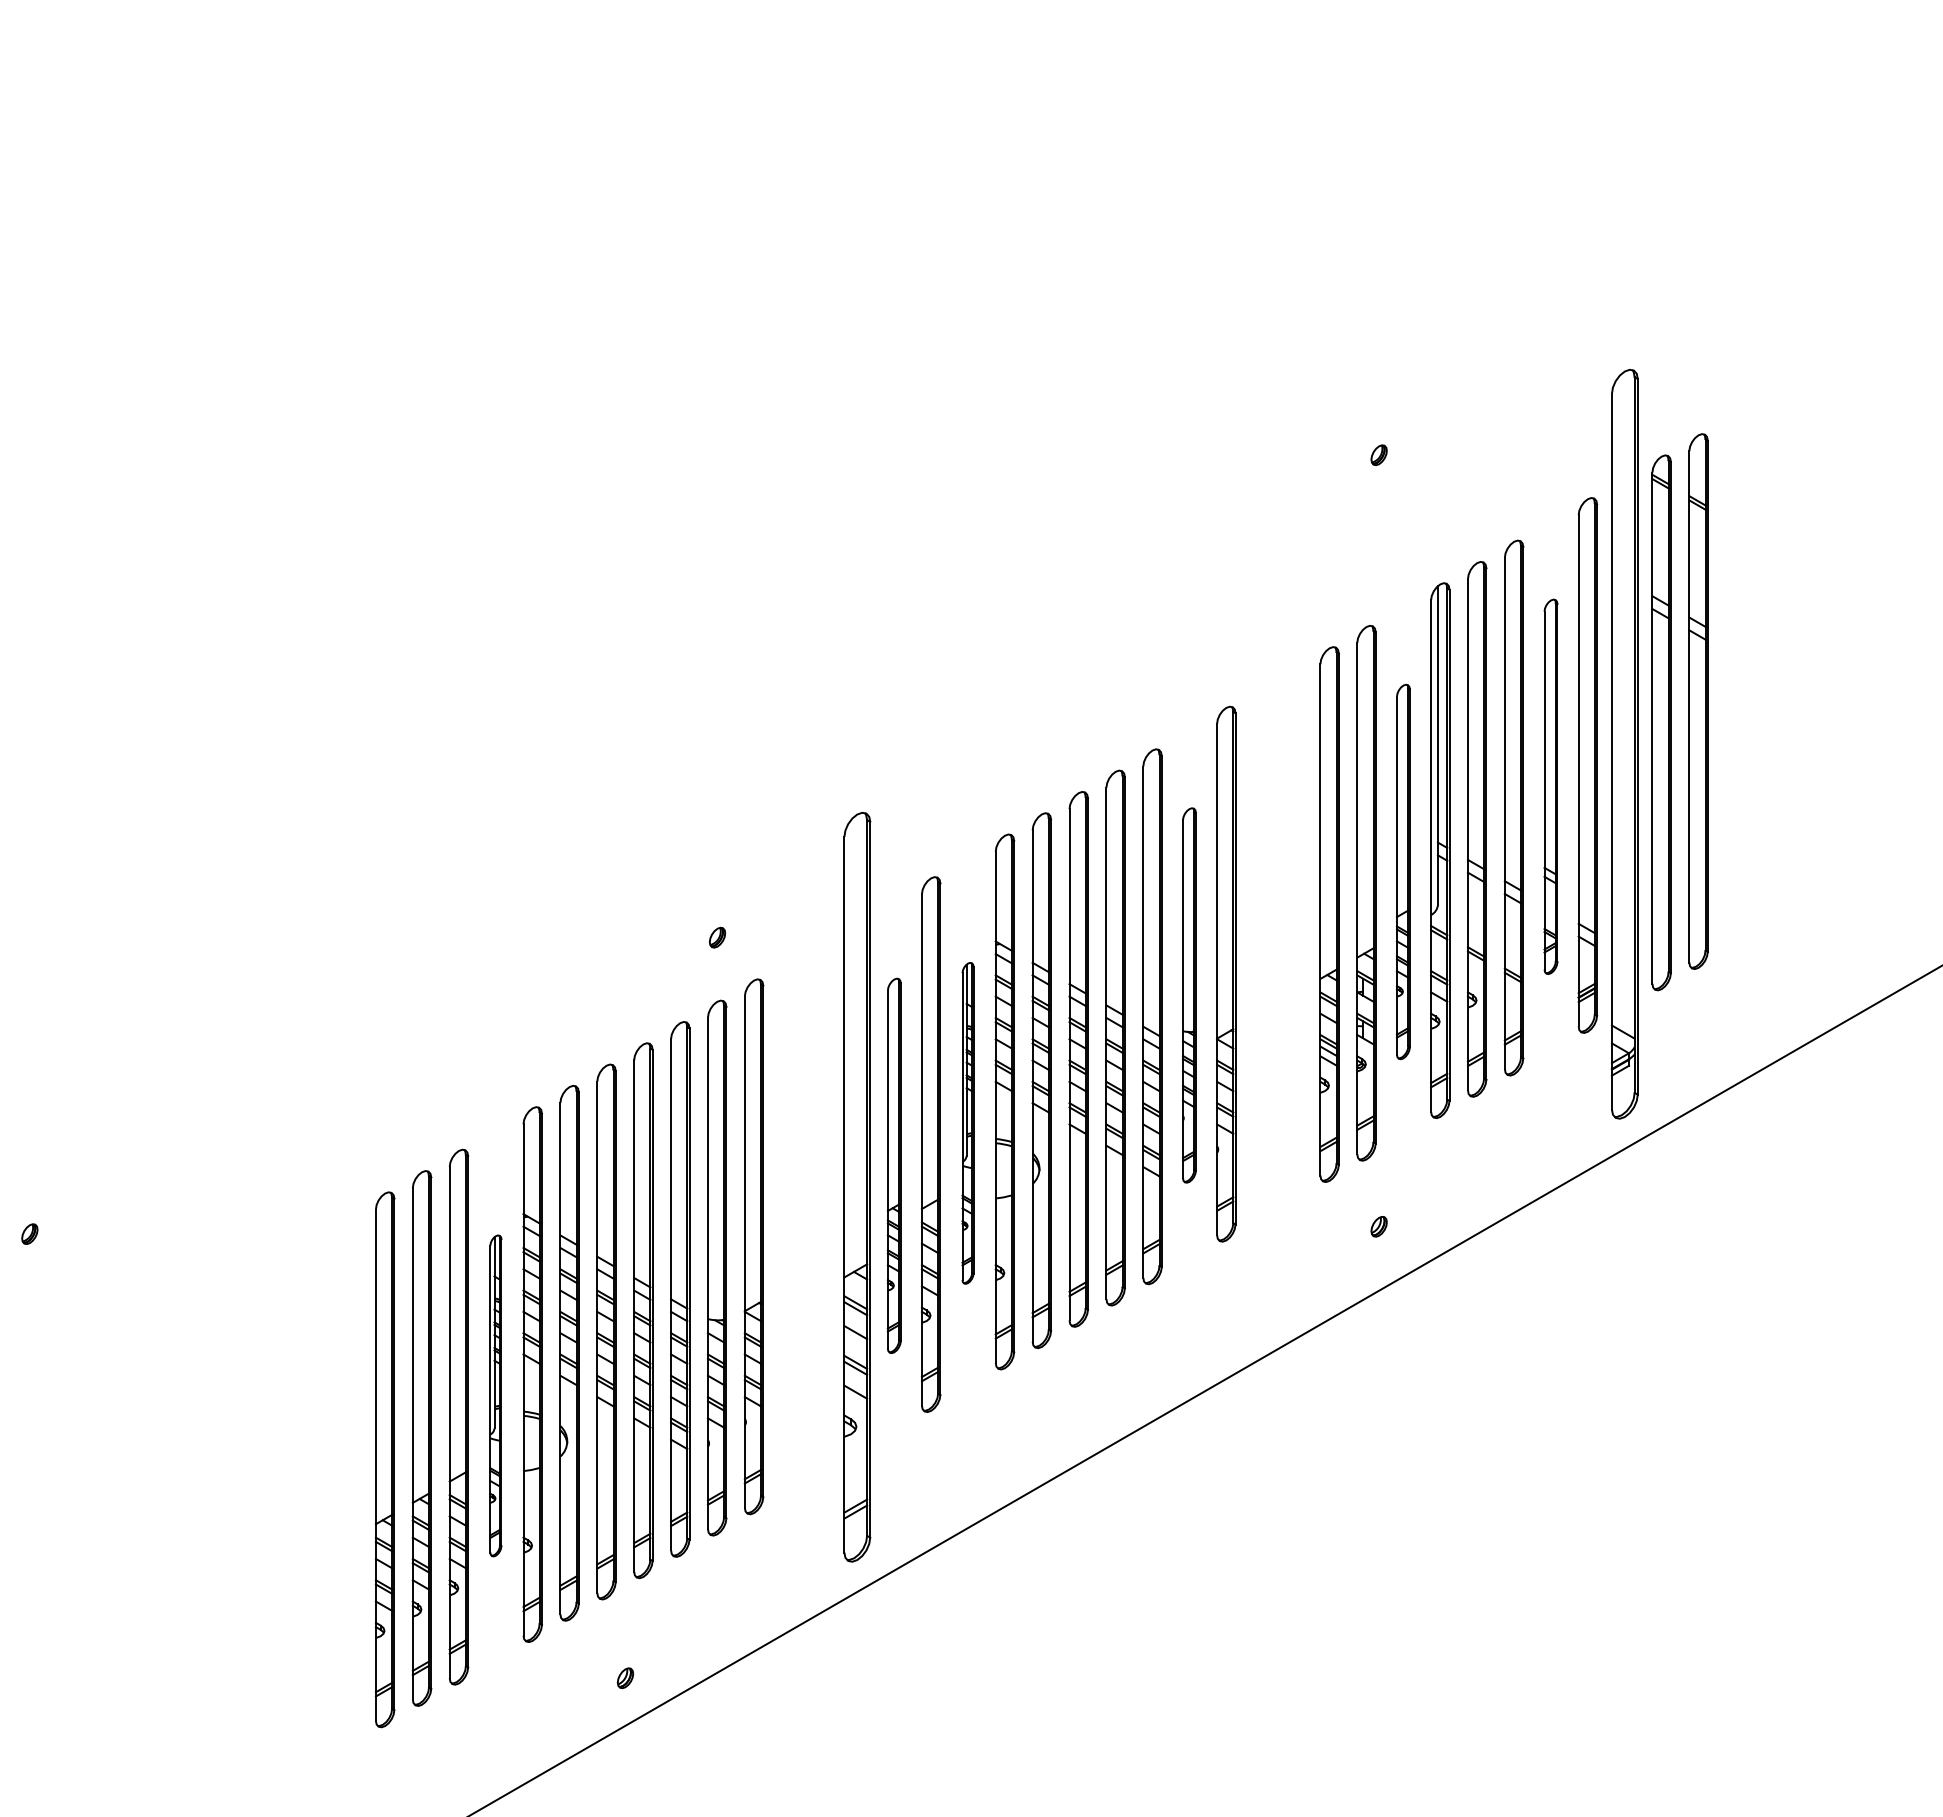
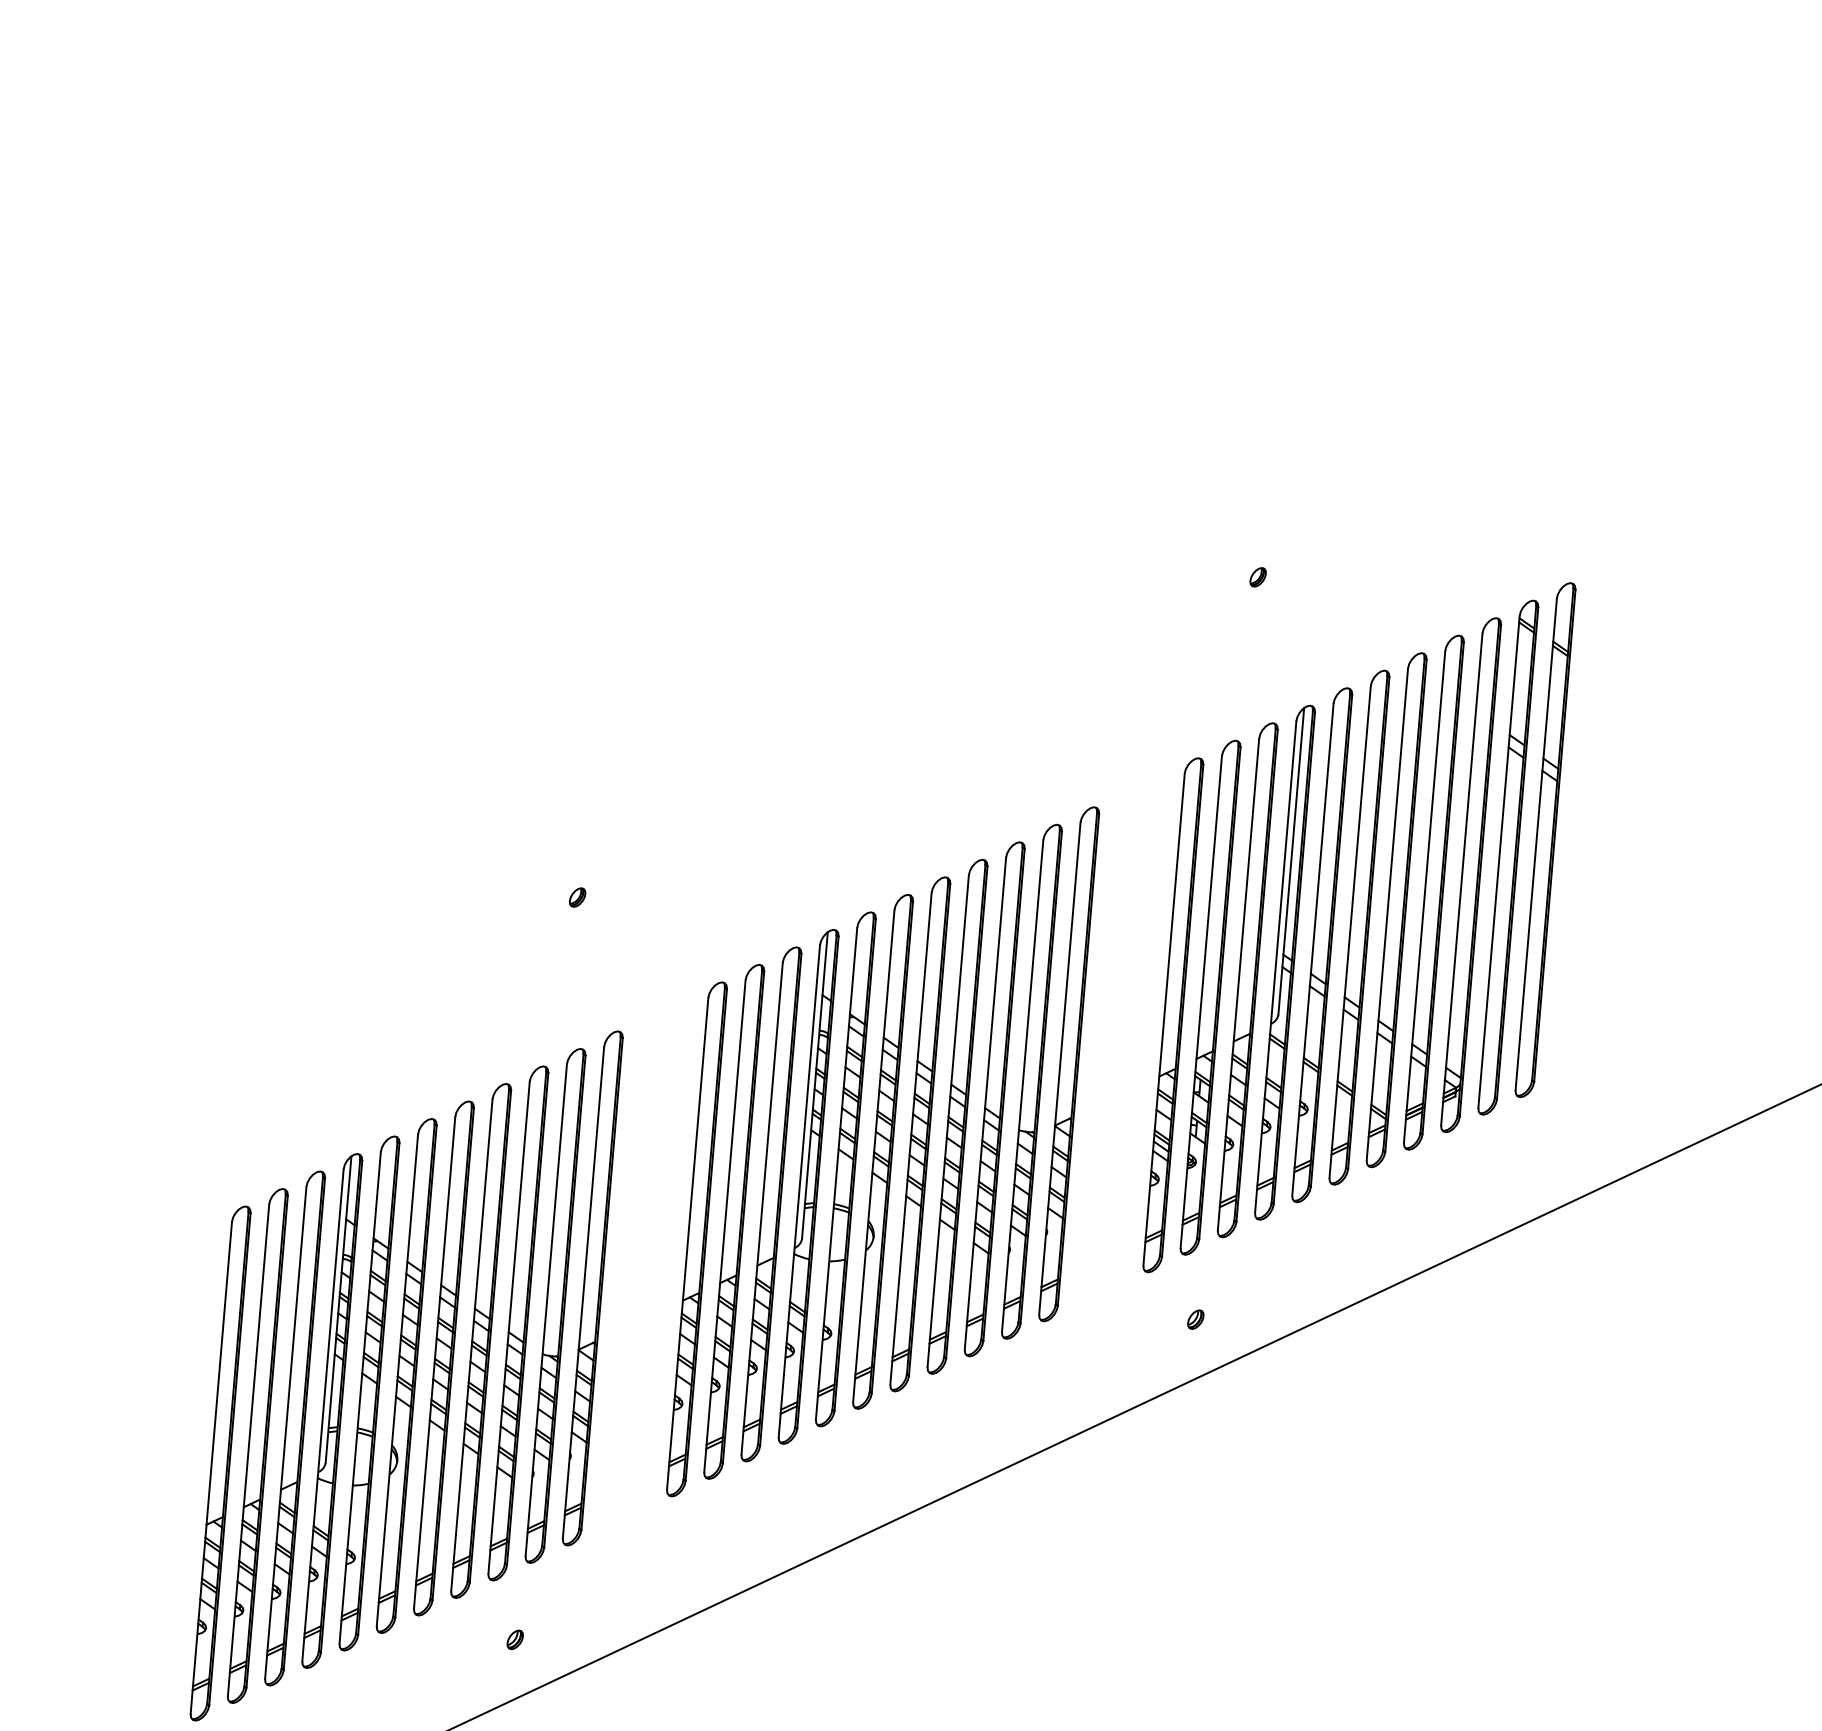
part: (1624, 743) -> (1470, 874), size x0.71
part: (1550, 786) -> (1396, 909), size x1.43
part: (1403, 871) -> (1247, 979), size x1.43
part: (717, 937) -> (577, 897), moved
part: (1189, 995) -> (1032, 1081), size x1.43
part: (967, 1123) -> (808, 1187), size x1.67
part: (894, 1165) -> (734, 1221), size x1.43
part: (857, 1186) -> (697, 1238), size x0.71
part: (495, 1395) -> (332, 1410), size x1.67
part: (625, 1678) -> (515, 1640), moved

